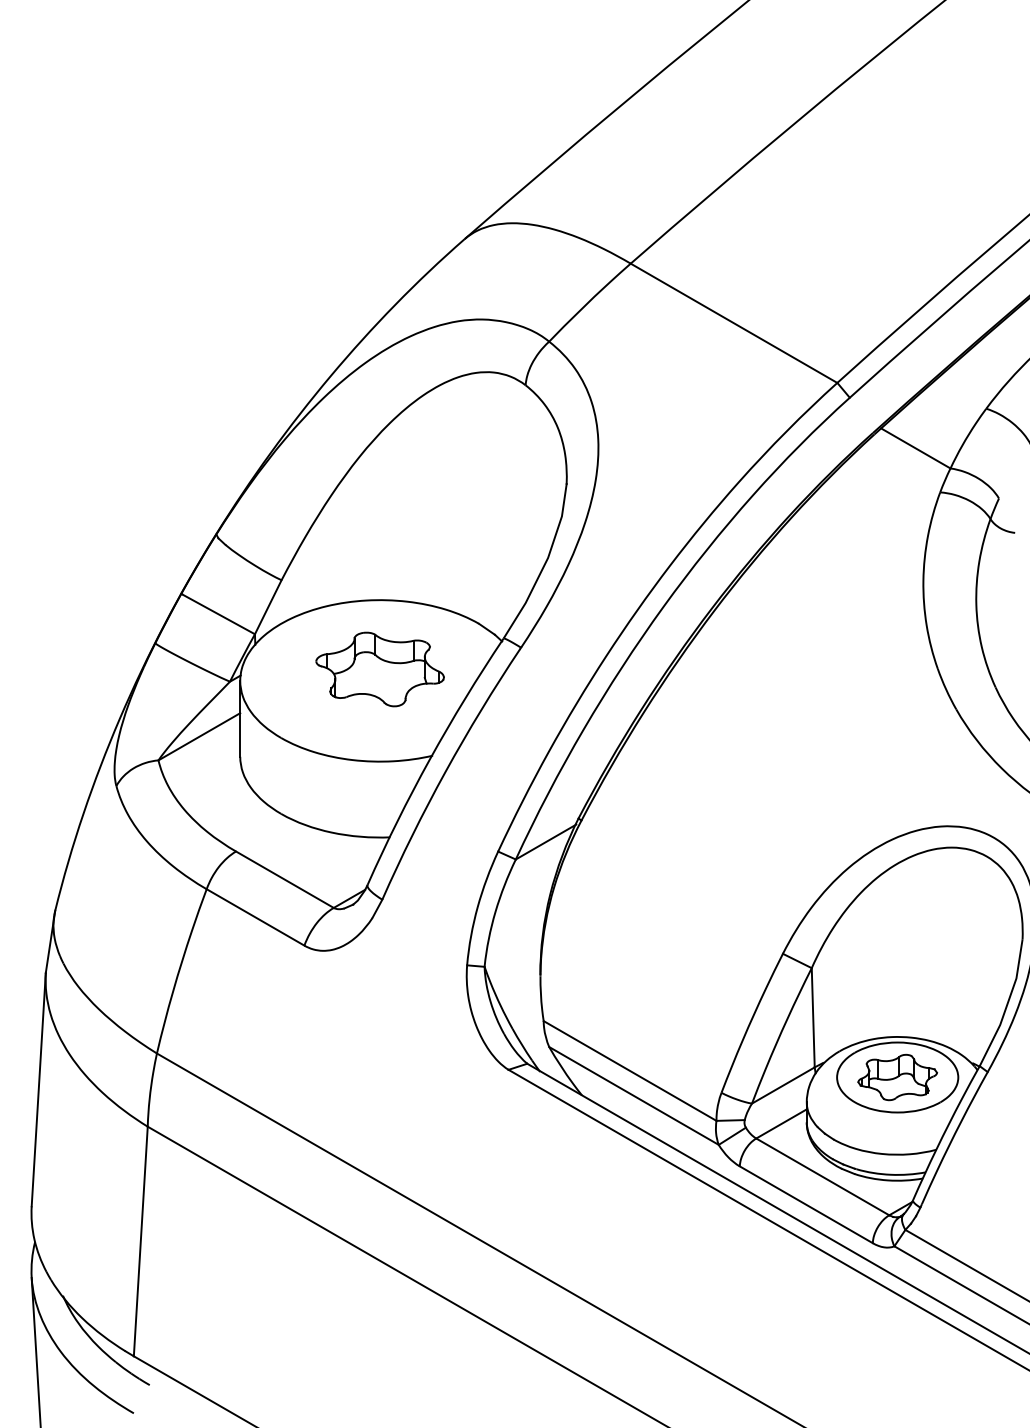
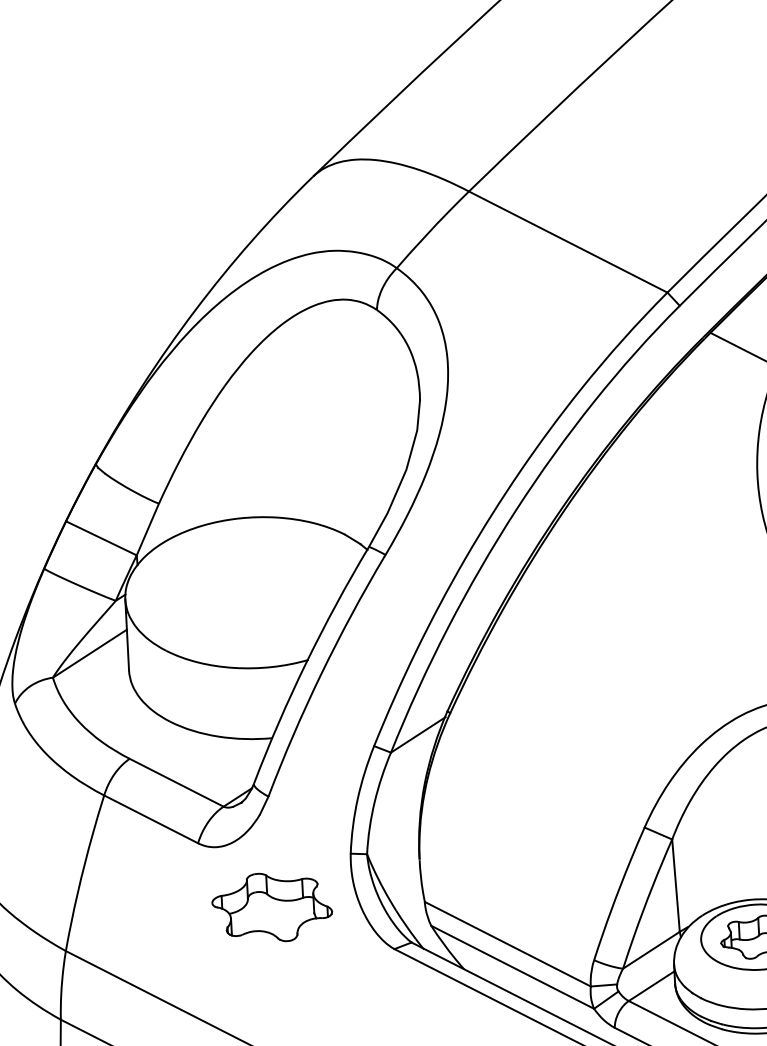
part: (379, 669) -> (271, 907), moved

